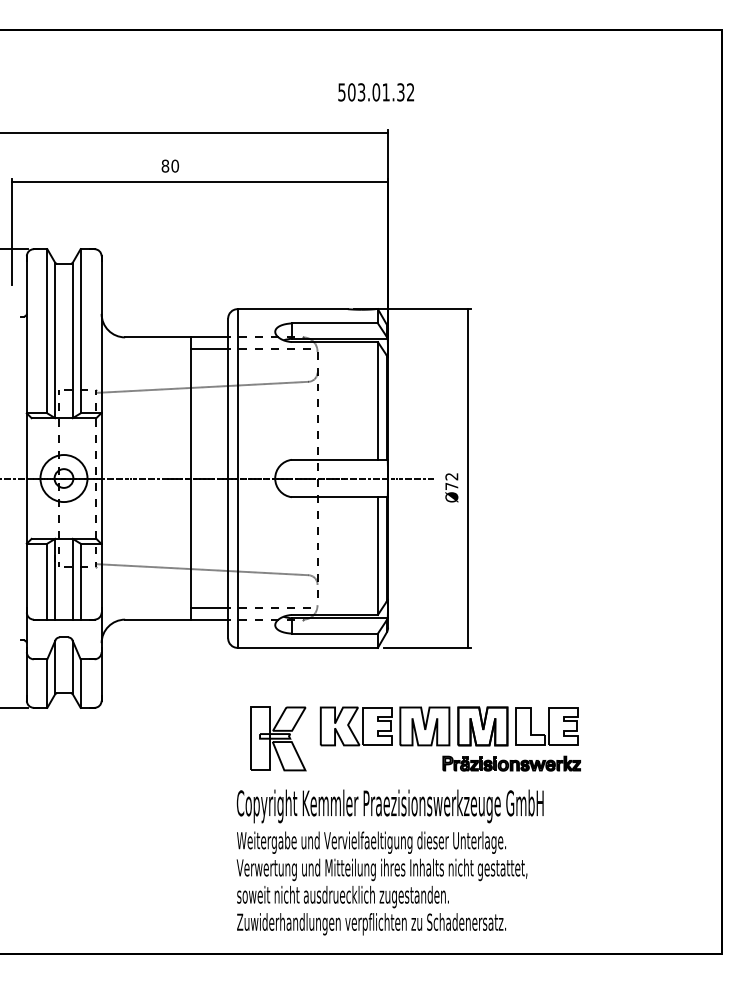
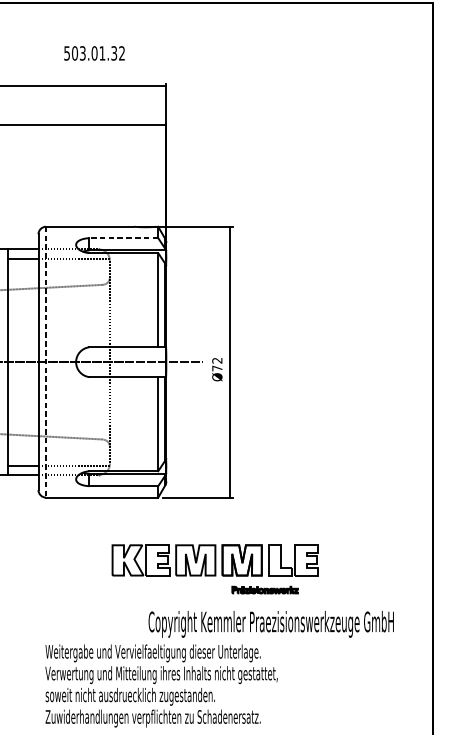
text: (375, 92) -> (93, 53), moved
line: (334, 323) -> (123, 238), solid -> dashed
line: (237, 479) -> (45, 362), solid -> dashed
part: (278, 738) -> (78, 570), removed
part: (511, 763) -> (265, 590), size x0.6
text: (389, 806) -> (270, 624), moved

